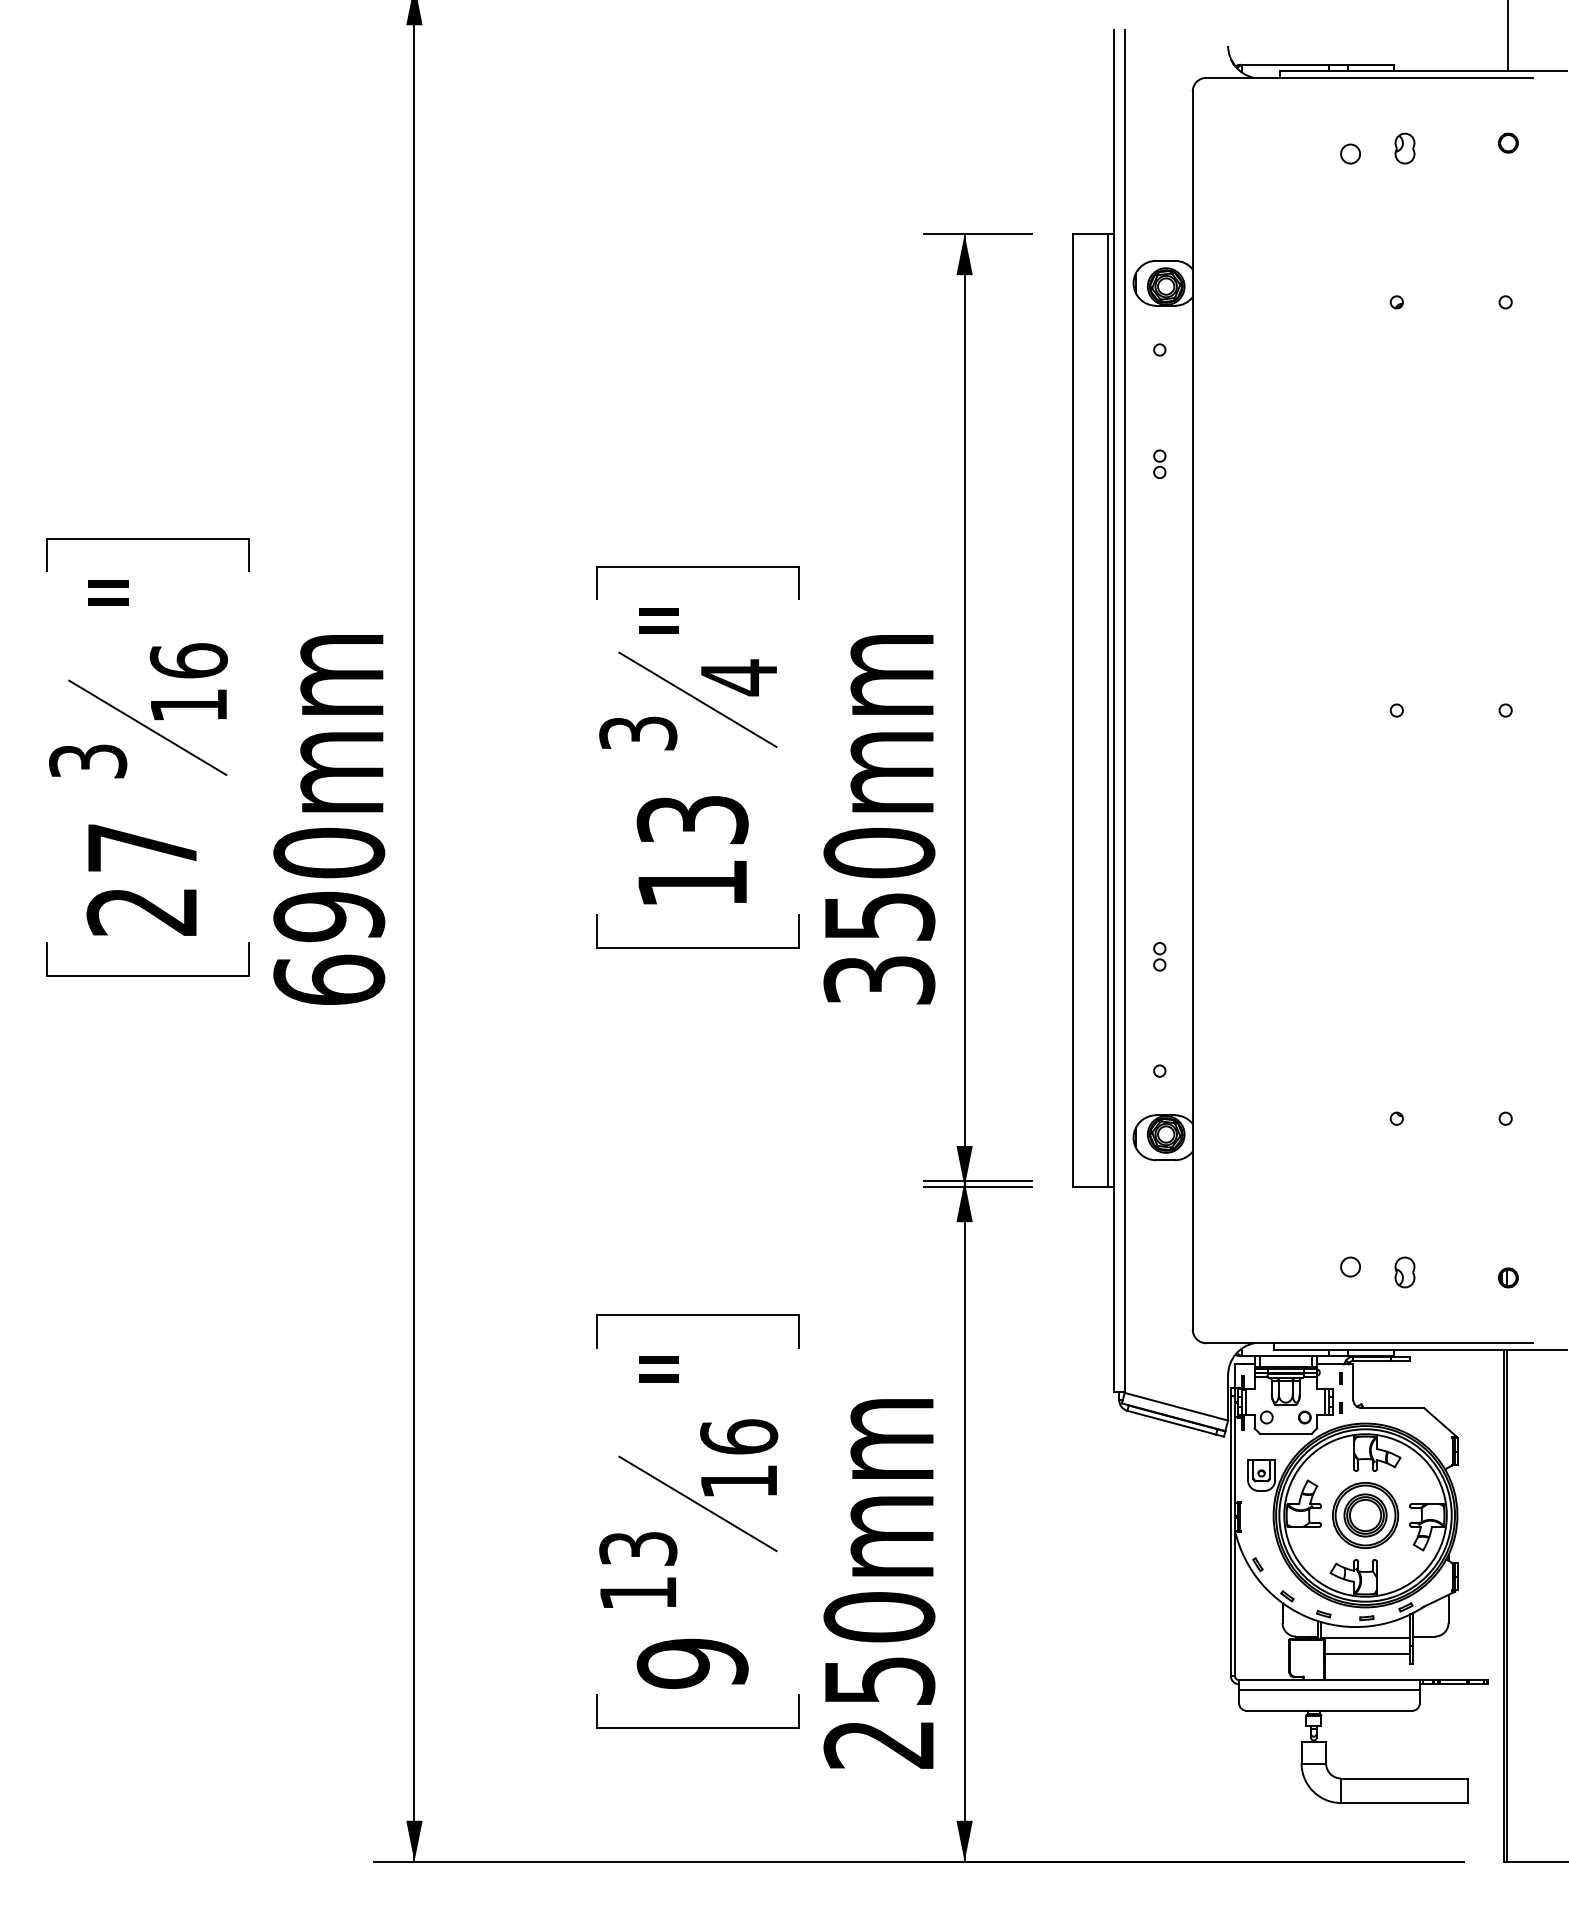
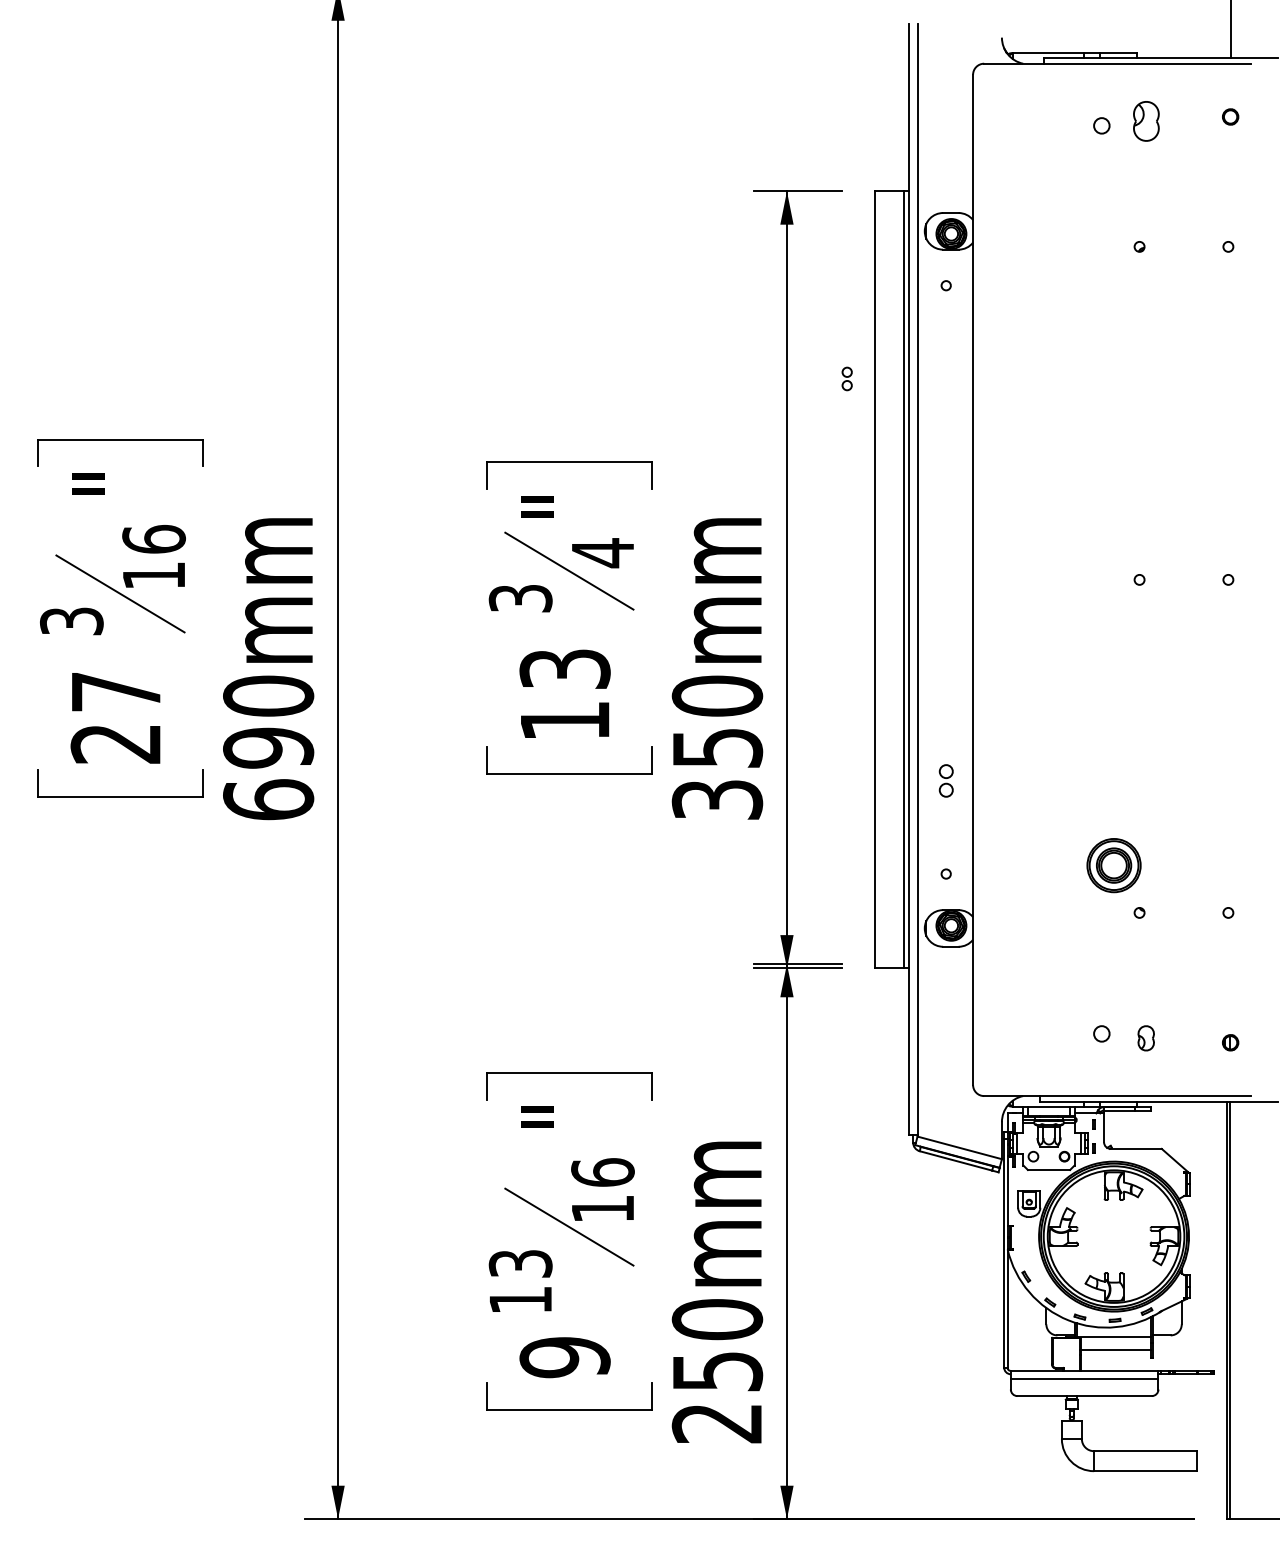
part: (1404, 148) -> (1145, 121), size x1.6
part: (1158, 463) -> (846, 378), moved
part: (1158, 956) -> (945, 780), size x1.4
part: (1364, 1515) -> (1113, 865), moved

